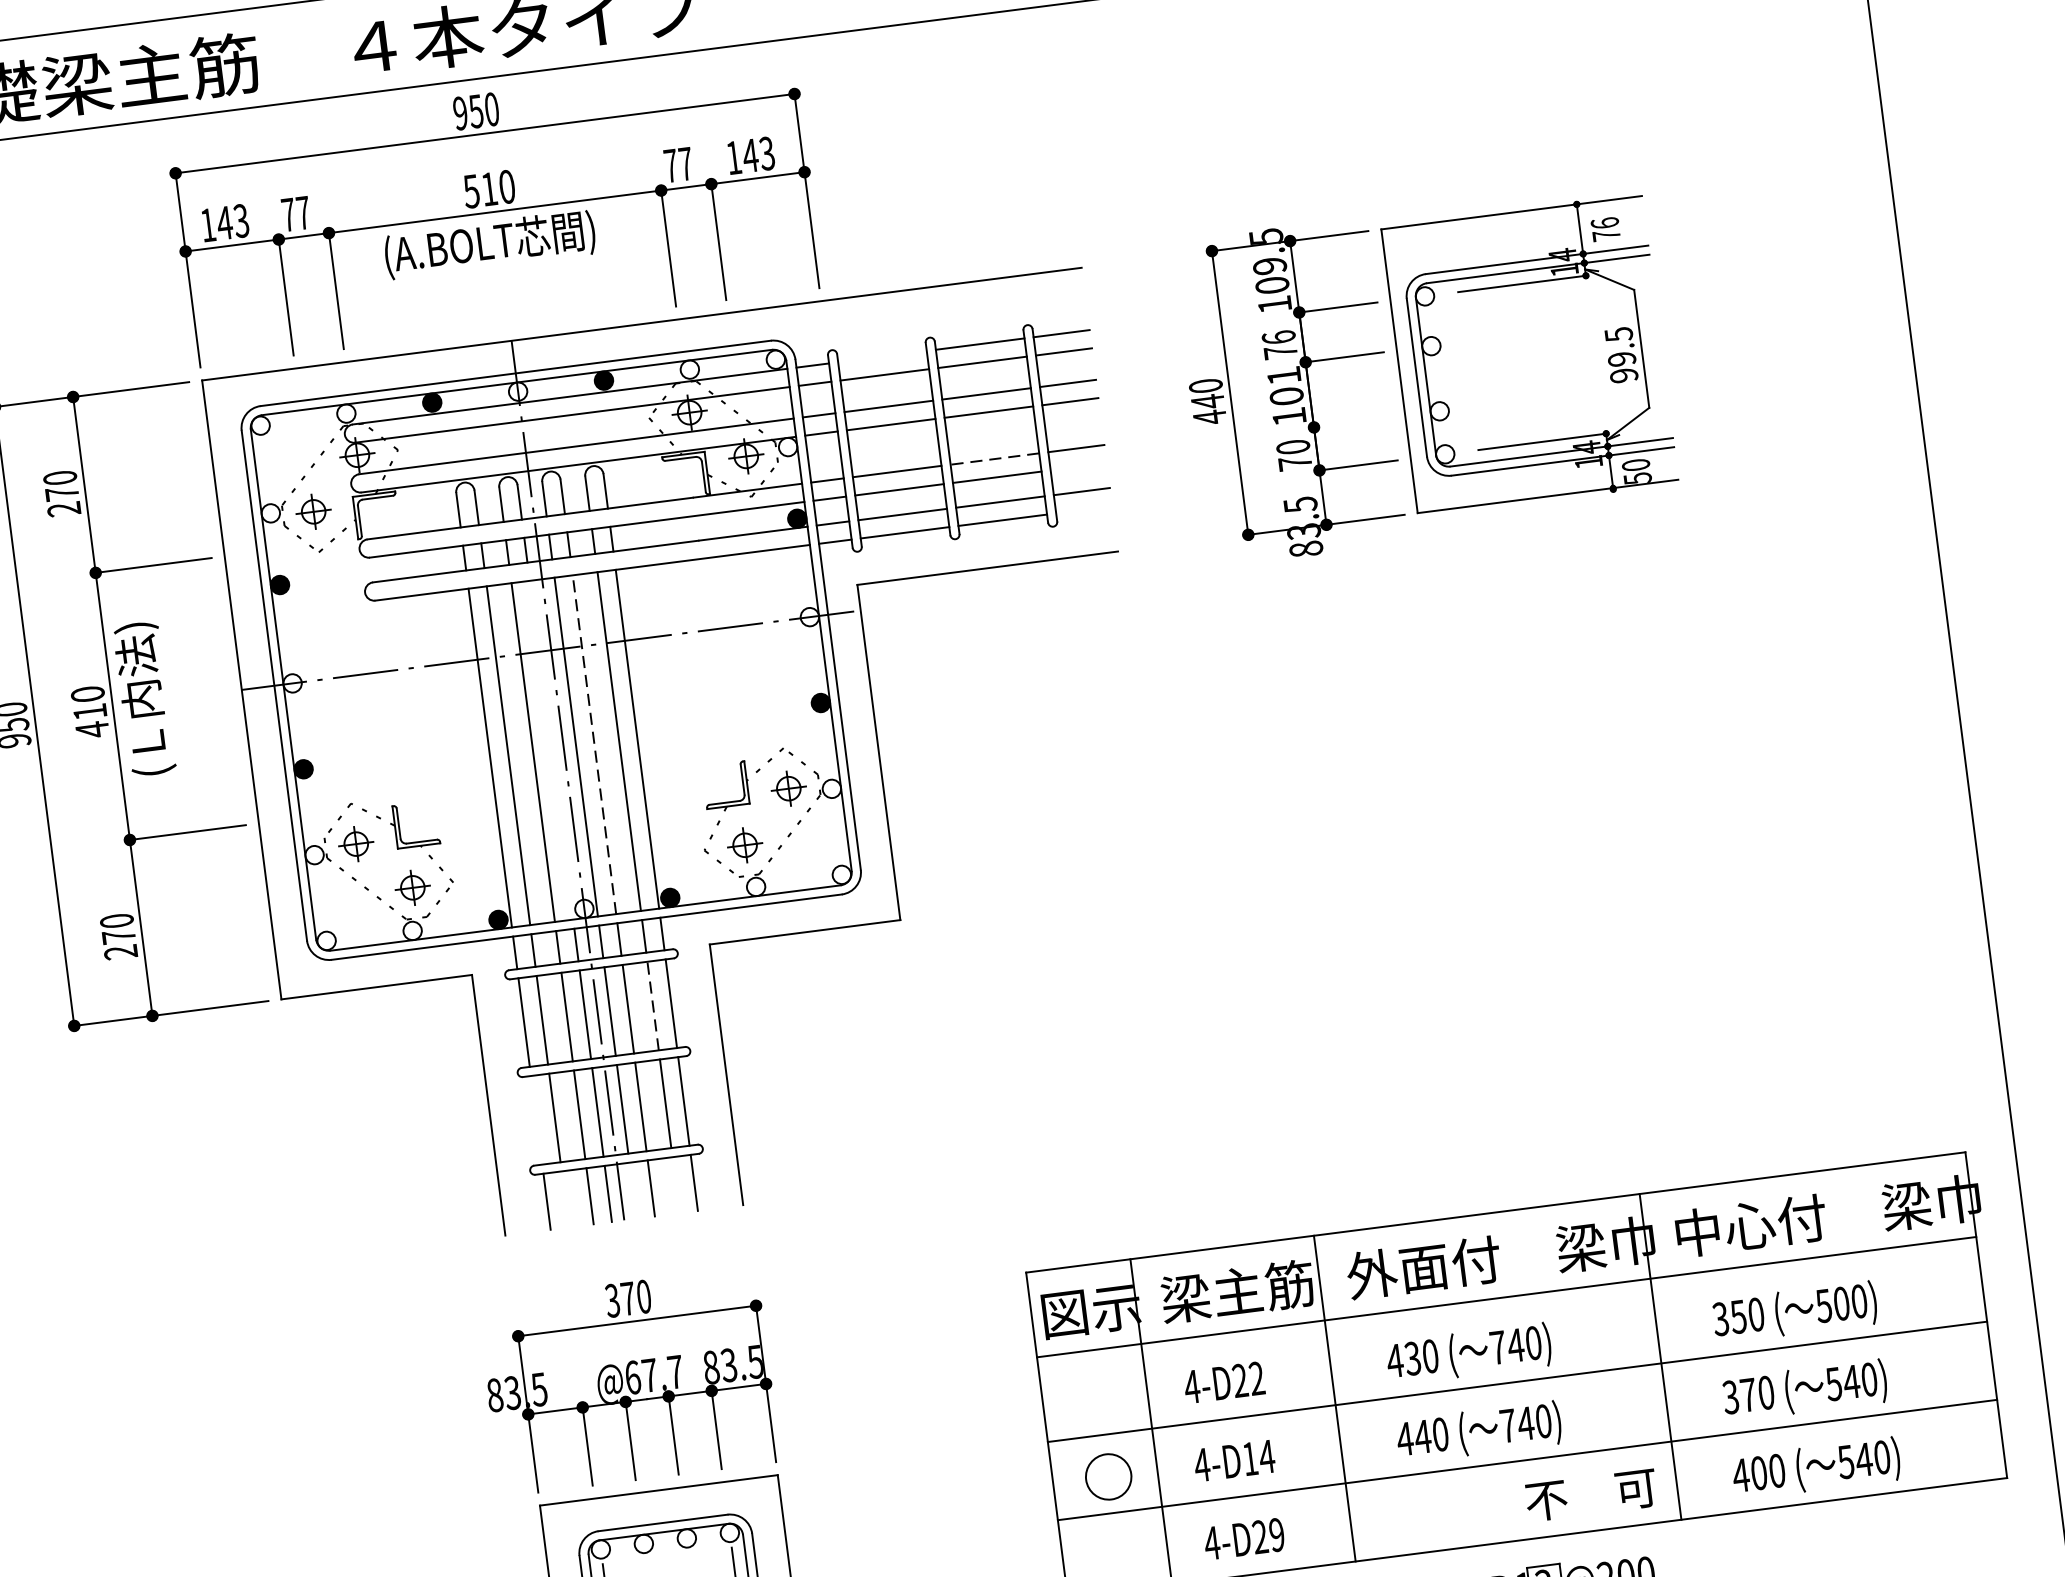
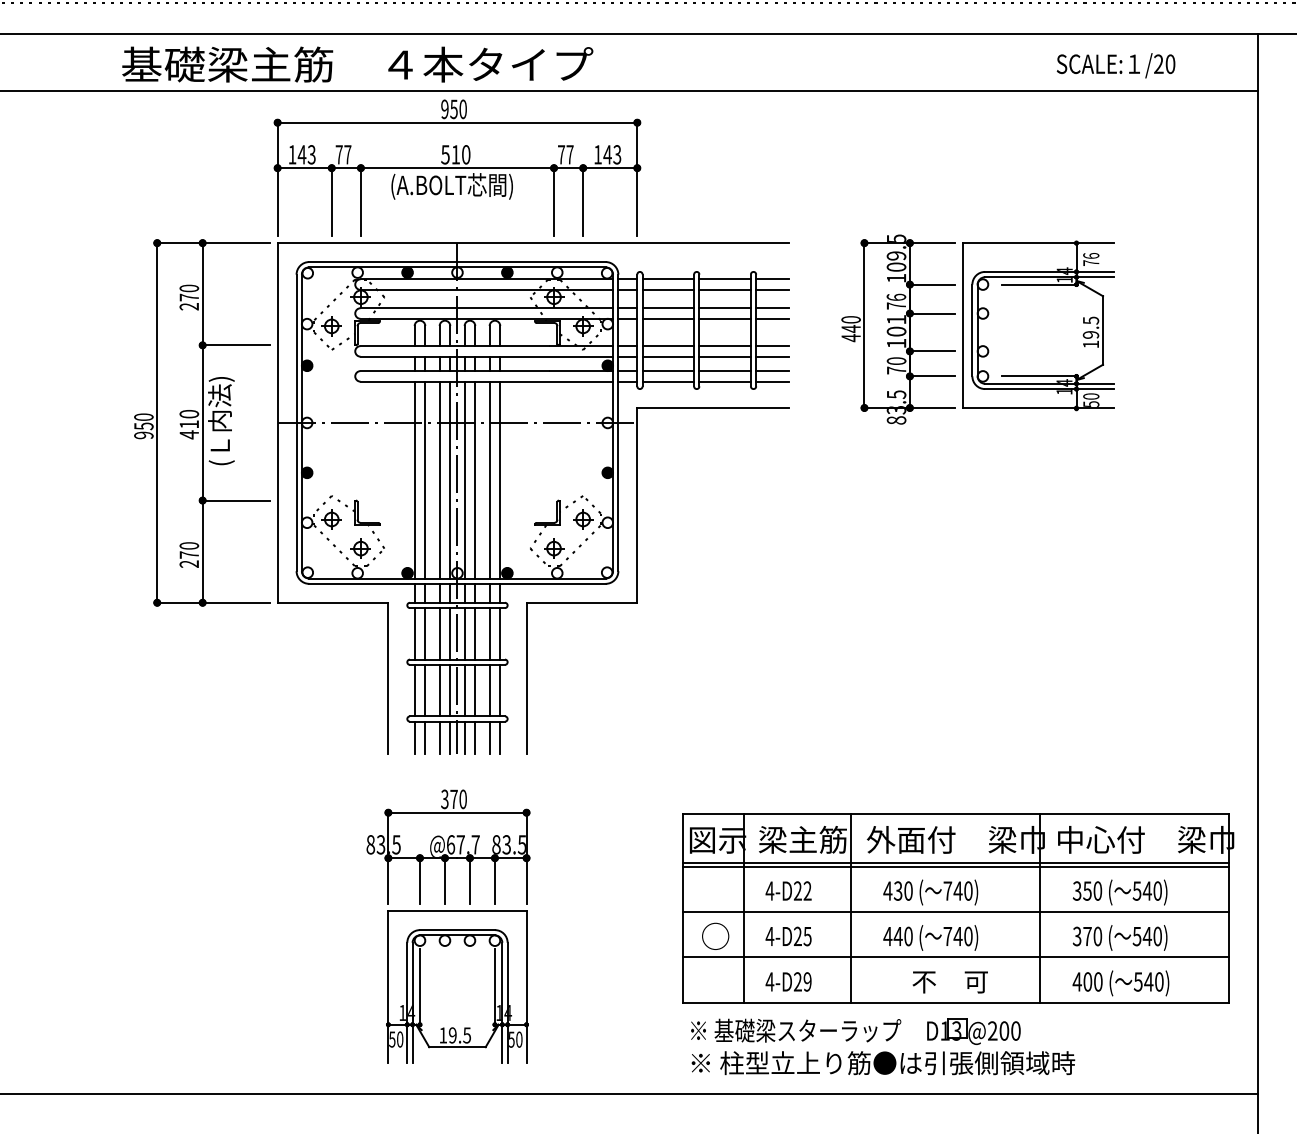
line: (882, 356) -> (668, 279), added
text: (1623, 375) -> (1090, 344), 99.5 -> 19.5
line: (1352, 422) -> (932, 351), added
line: (995, 459) -> (725, 346), dashed -> solid
line: (1078, 466) -> (772, 356), added
line: (1084, 509) -> (772, 381), added
line: (594, 743) -> (475, 479), dashed -> solid
line: (551, 749) -> (450, 479), added
line: (652, 1005) -> (489, 633), dashed -> solid
line: (536, 1120) -> (414, 690), added
line: (675, 1184) -> (489, 737), added
line: (632, 1189) -> (464, 737), added
line: (565, 1198) -> (425, 737), added
text: (1839, 1302) -> (1146, 890), 500) -> 540)
line: (1507, 1303) -> (956, 866), added
text: (1258, 1457) -> (802, 936), 4-D14 -> 4-D25
text: (1590, 1495) -> (949, 982), moved

